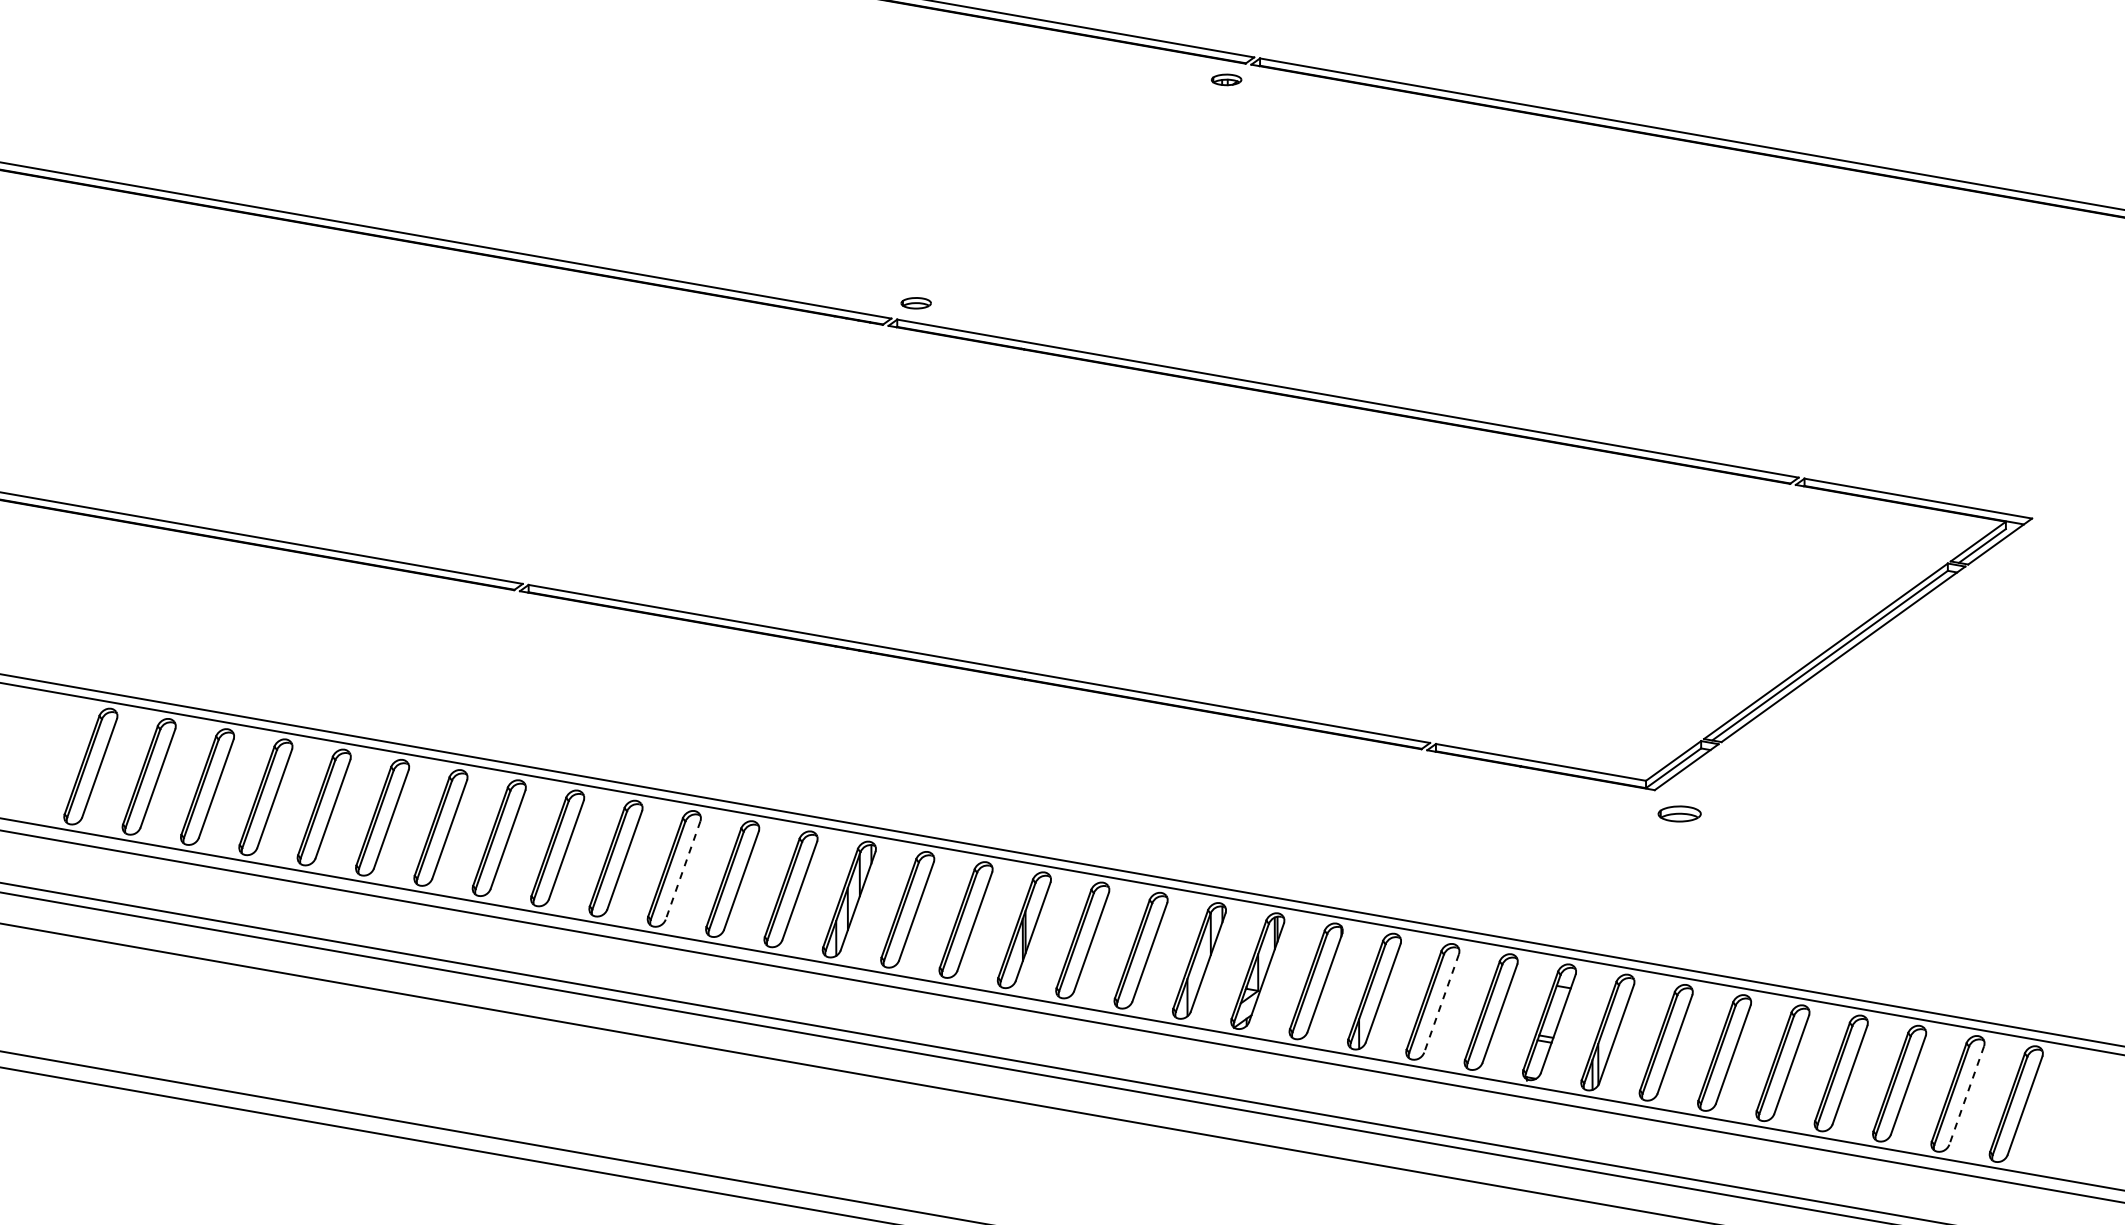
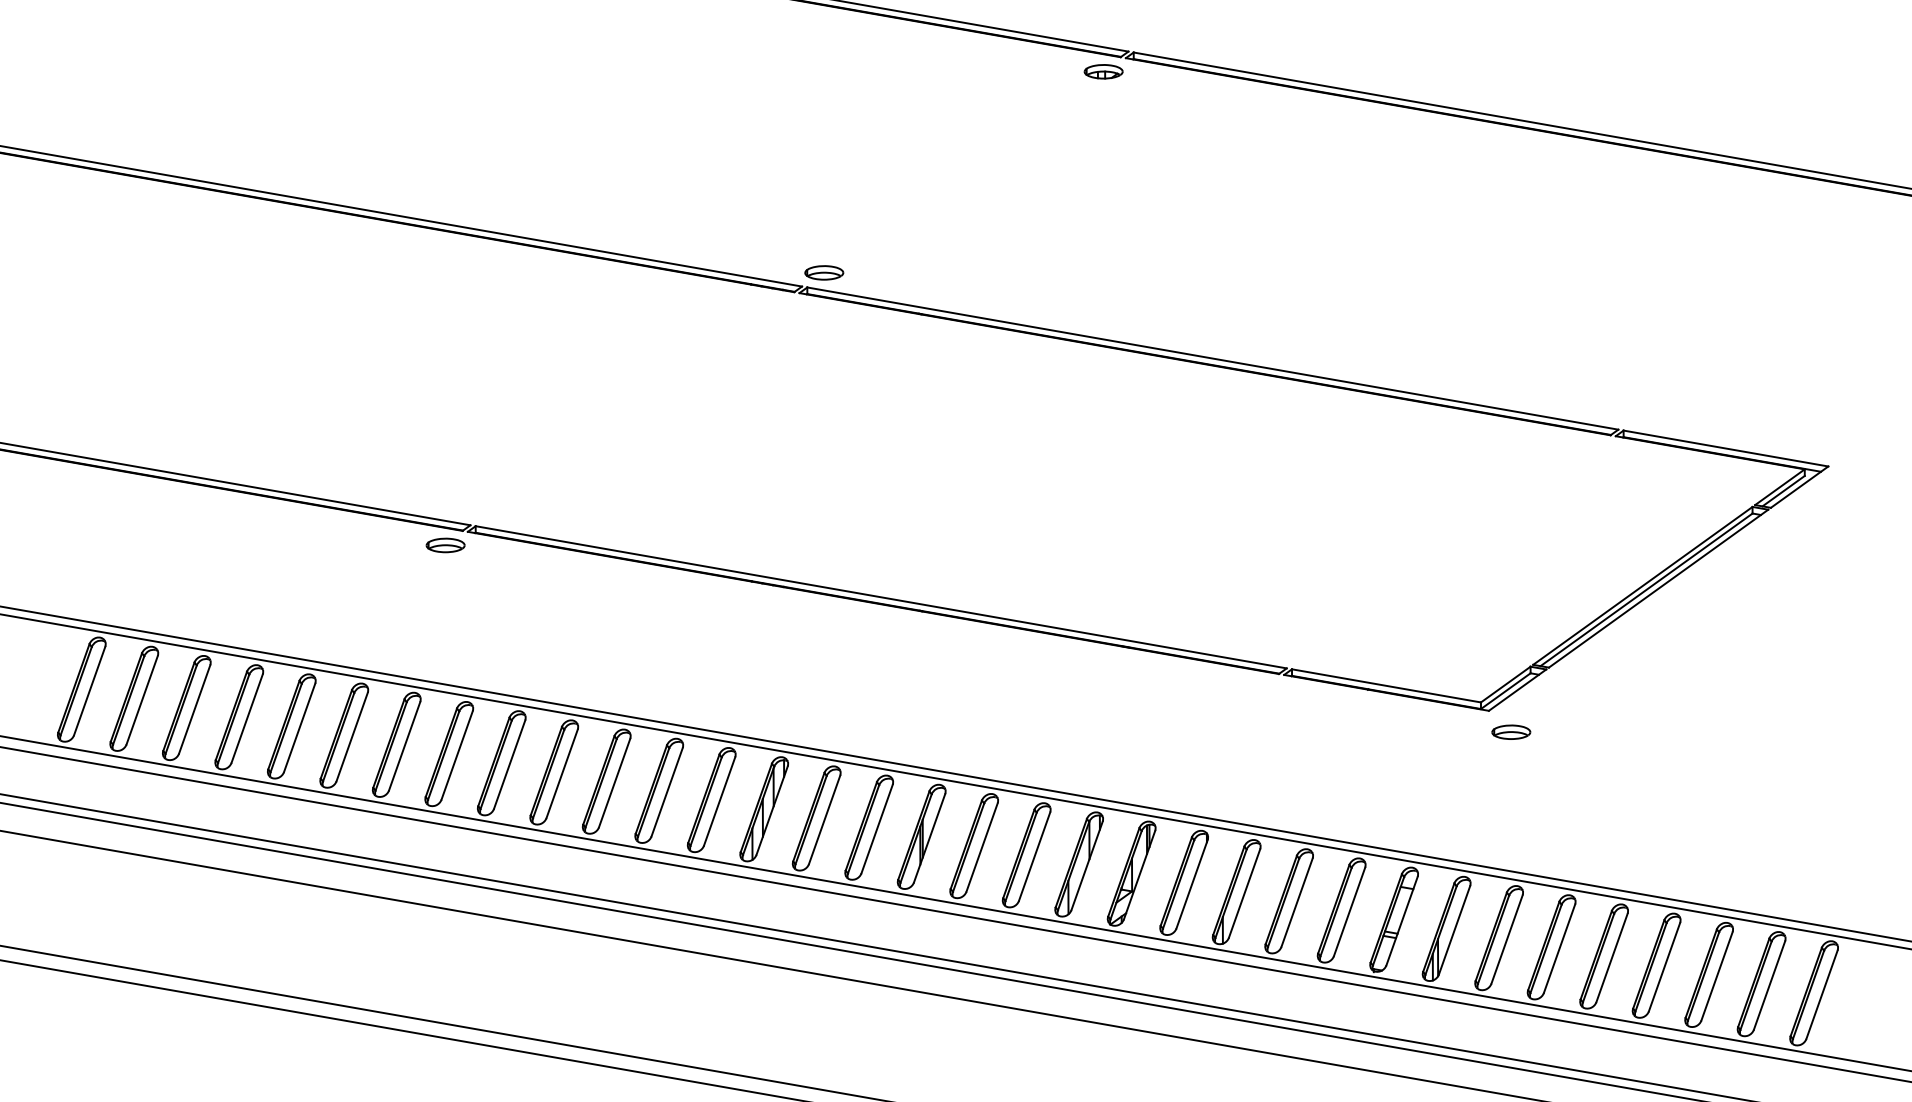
part: (1226, 79) -> (1103, 71), size x1.43
part: (916, 302) -> (824, 272), size x1.43
part: (495, 605) -> (445, 544), added
line: (682, 870) -> (614, 783), dashed -> solid
line: (1441, 1003) -> (1296, 902), dashed -> solid
line: (1966, 1095) -> (1769, 985), dashed -> solid

